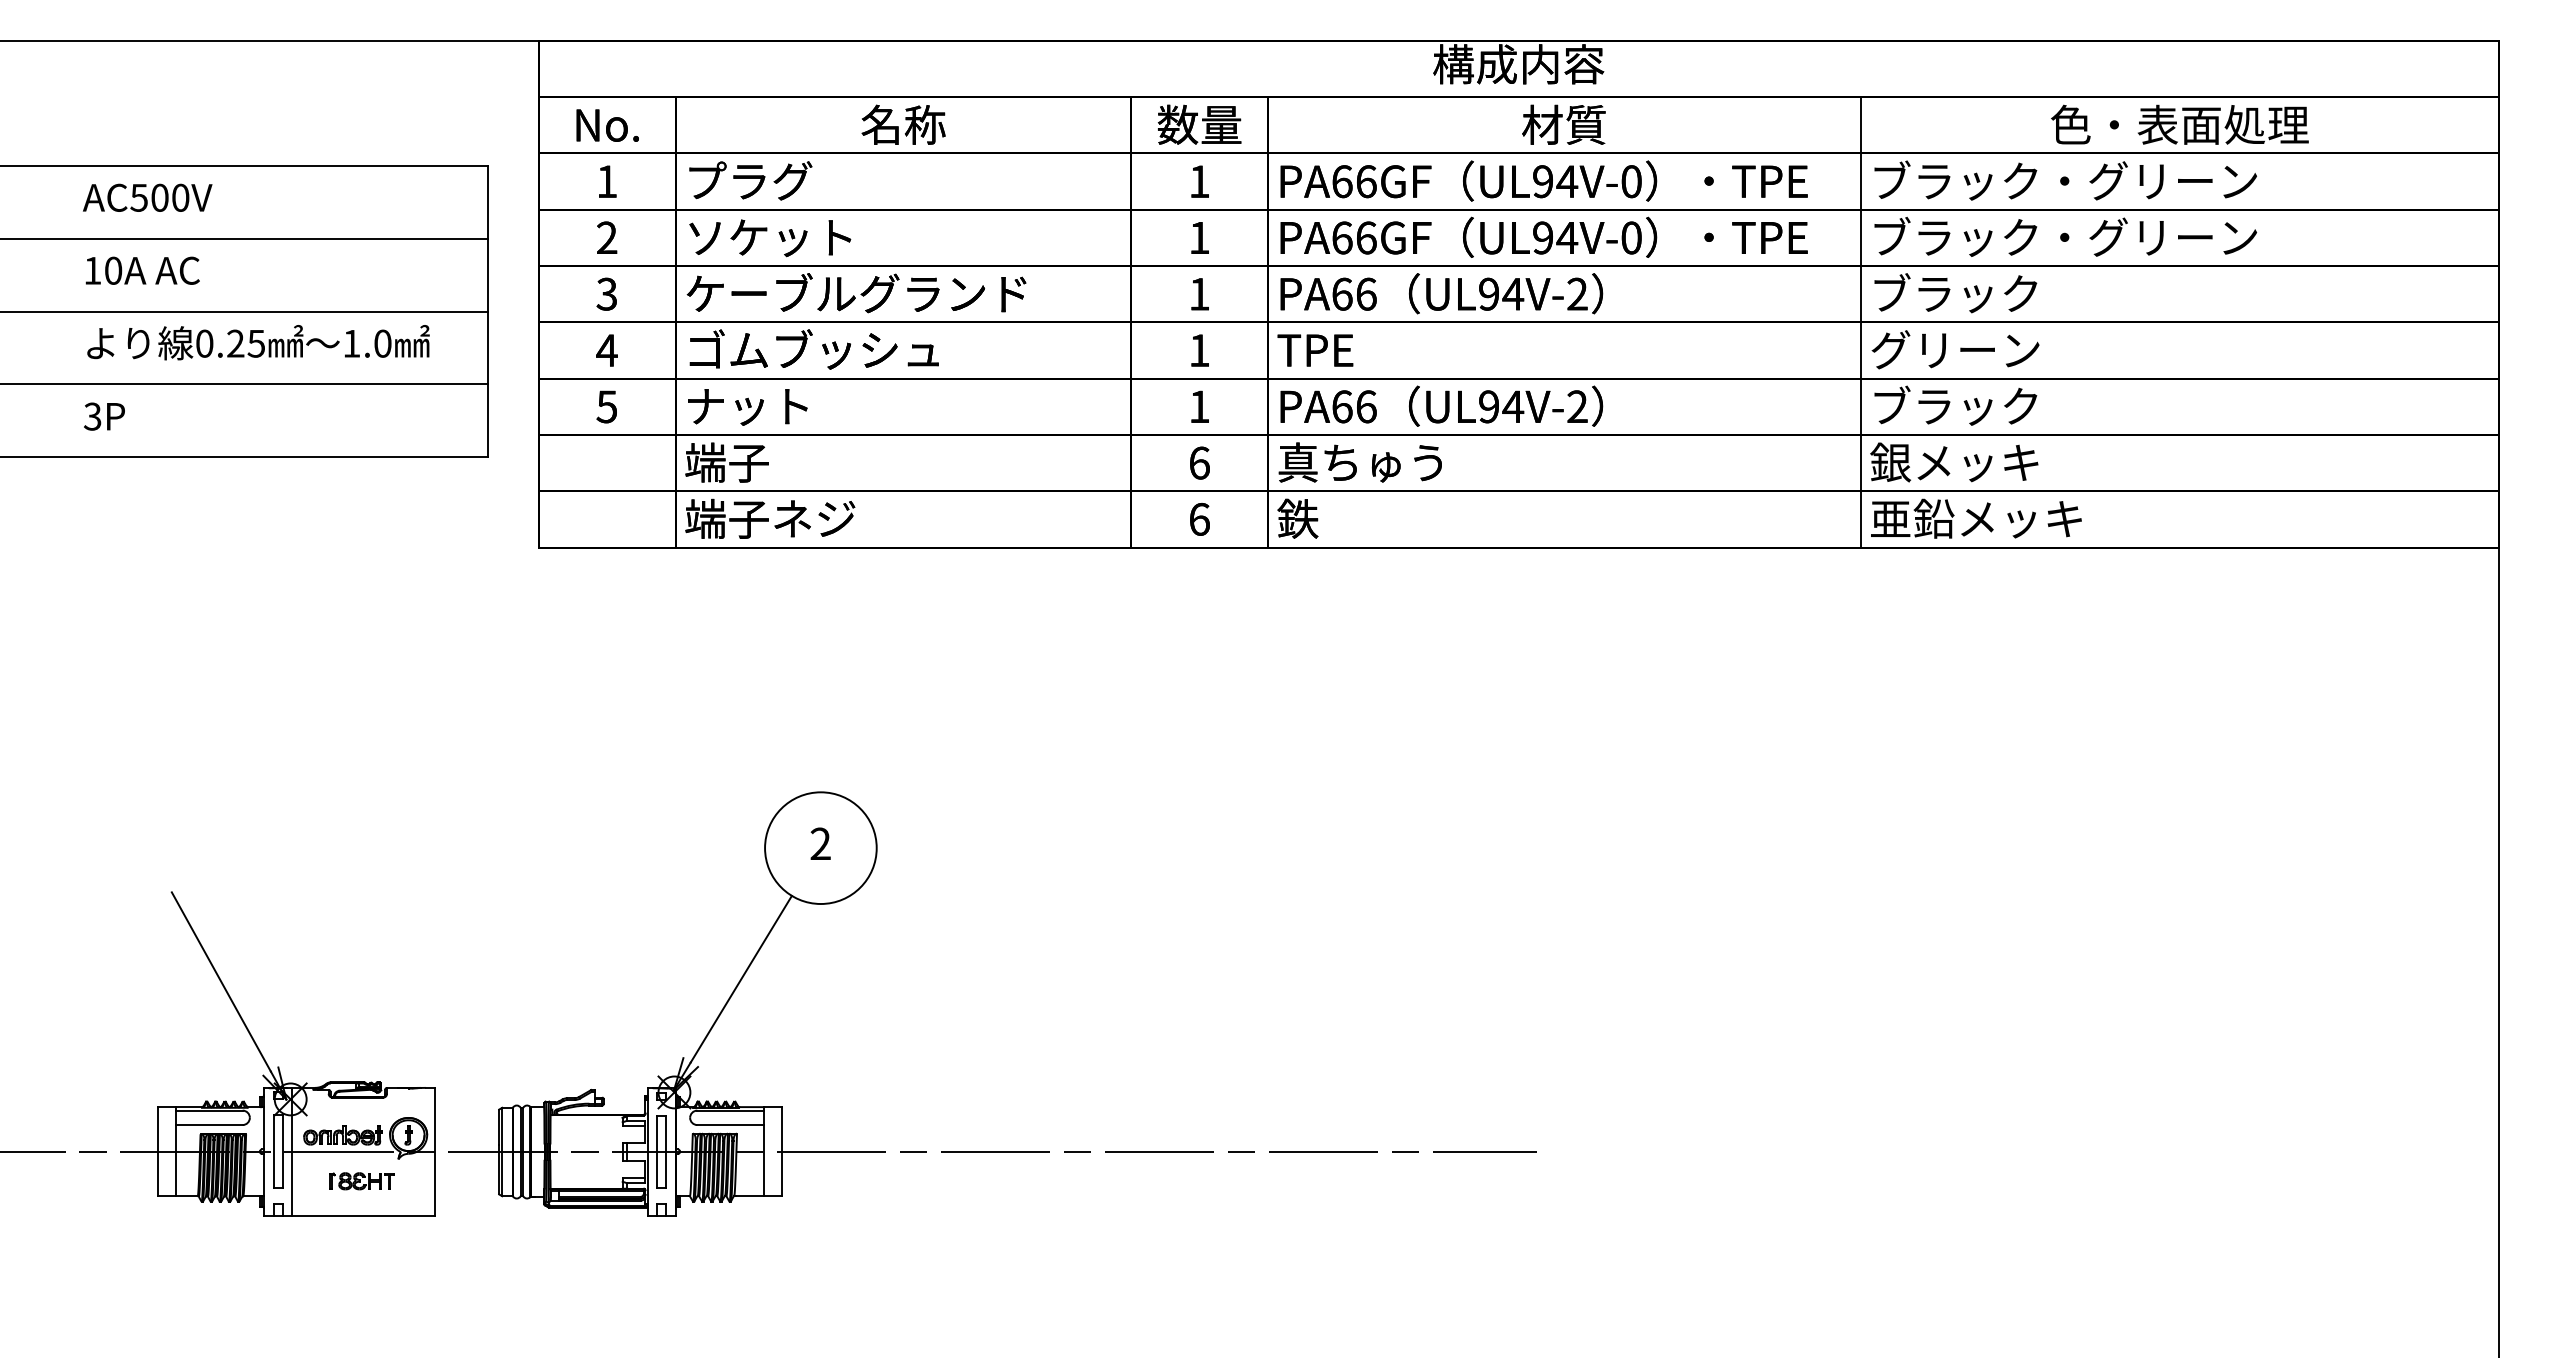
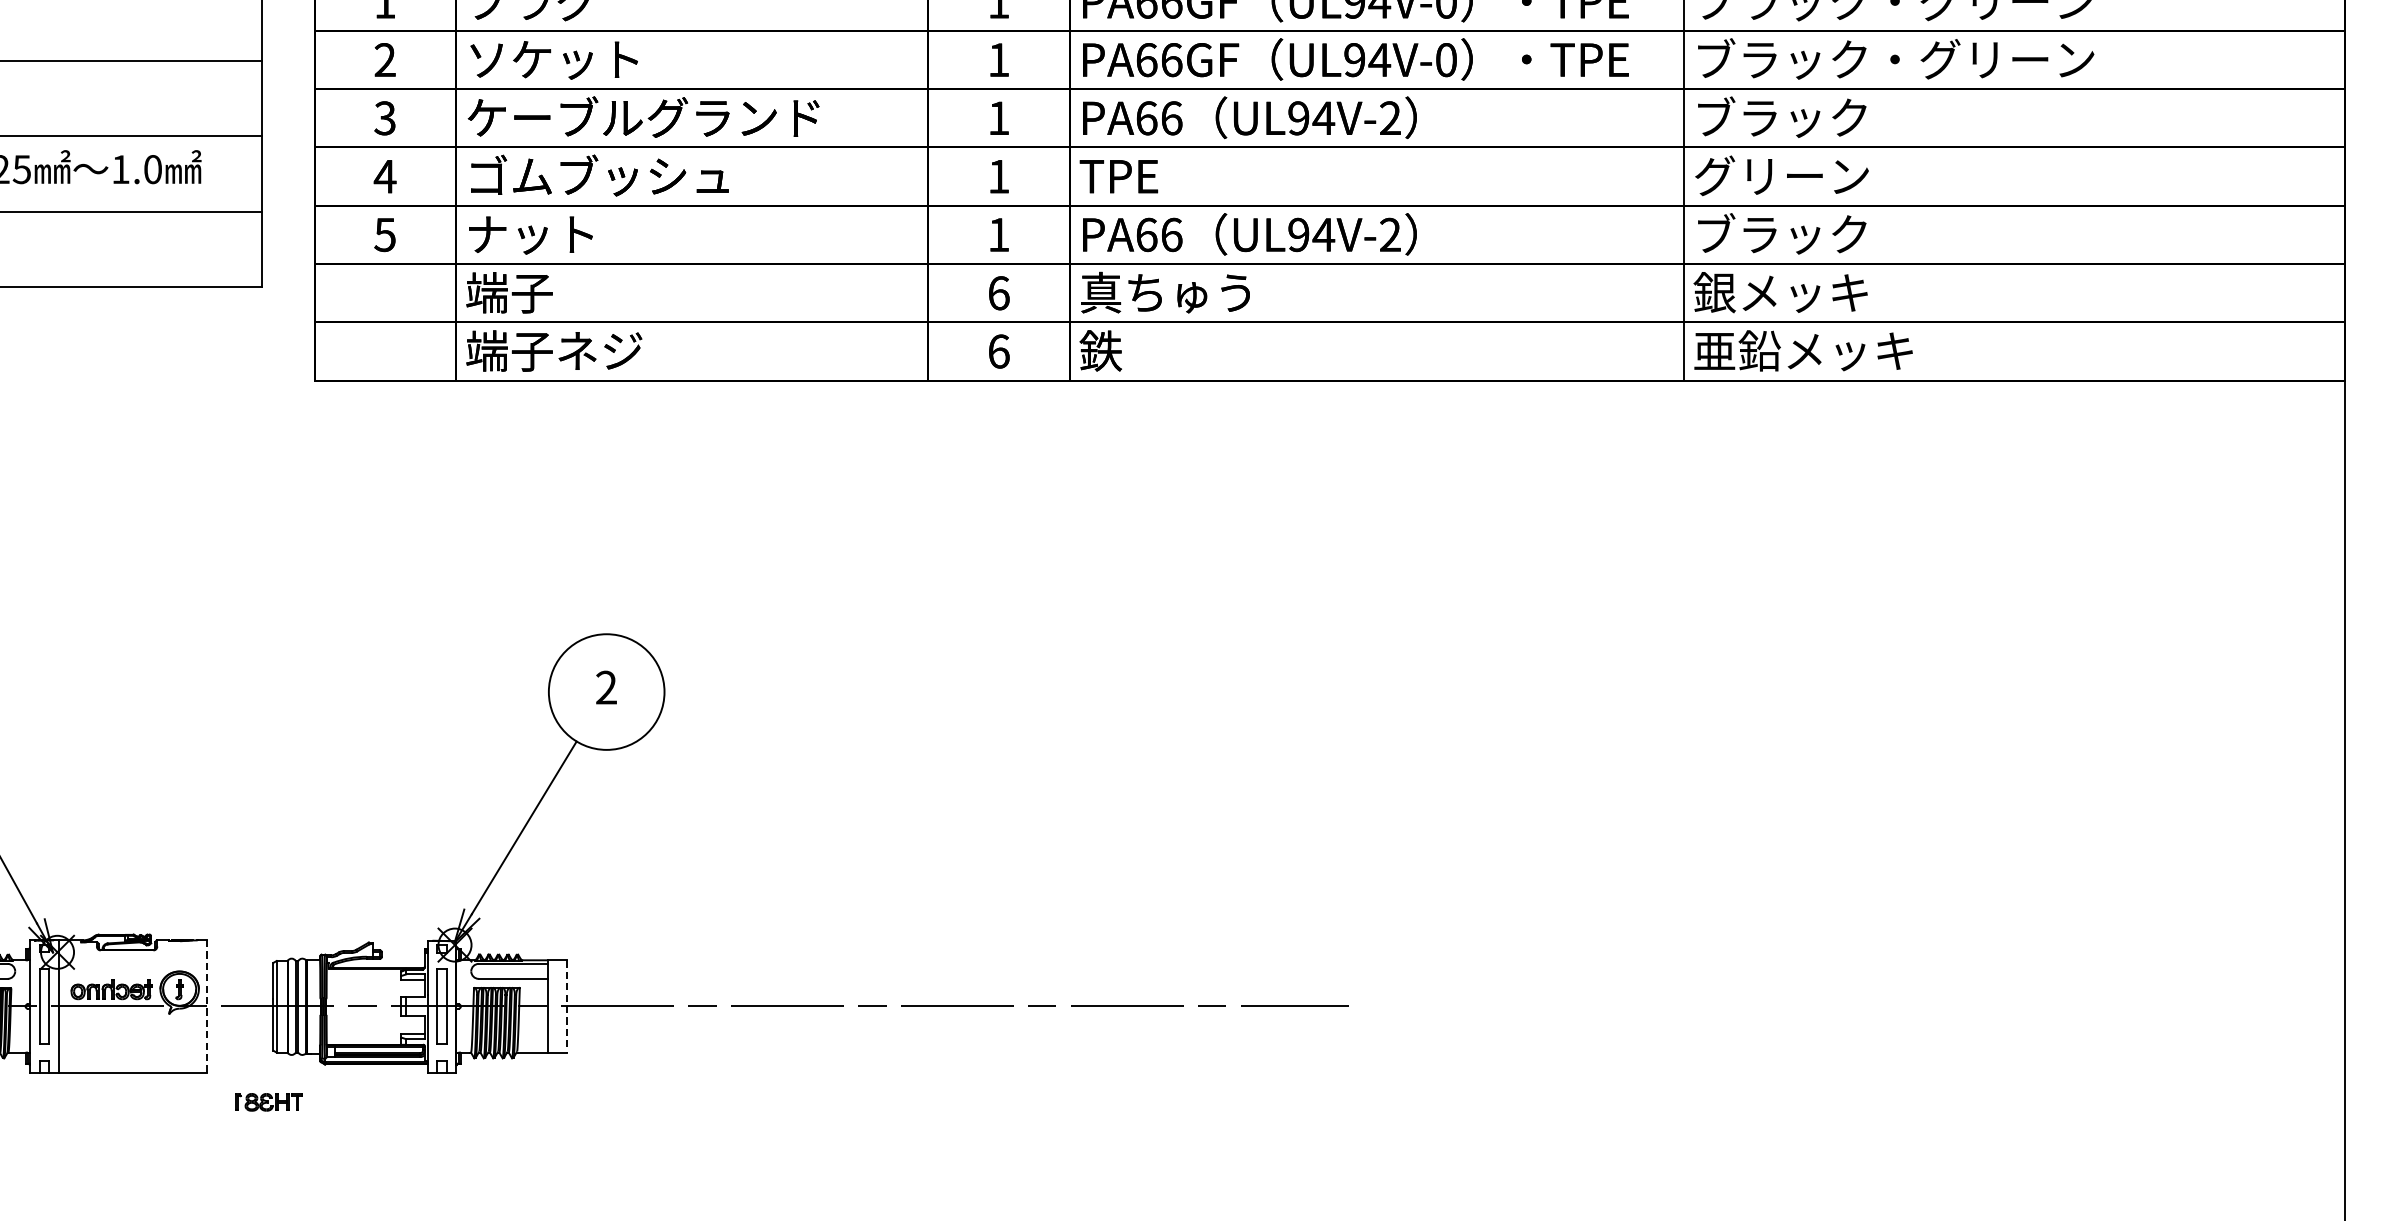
line: (435, 1151) -> (207, 1006), solid -> dashed
line: (782, 1152) -> (566, 1007), solid -> dashed
part: (361, 1181) -> (268, 1102), moved

